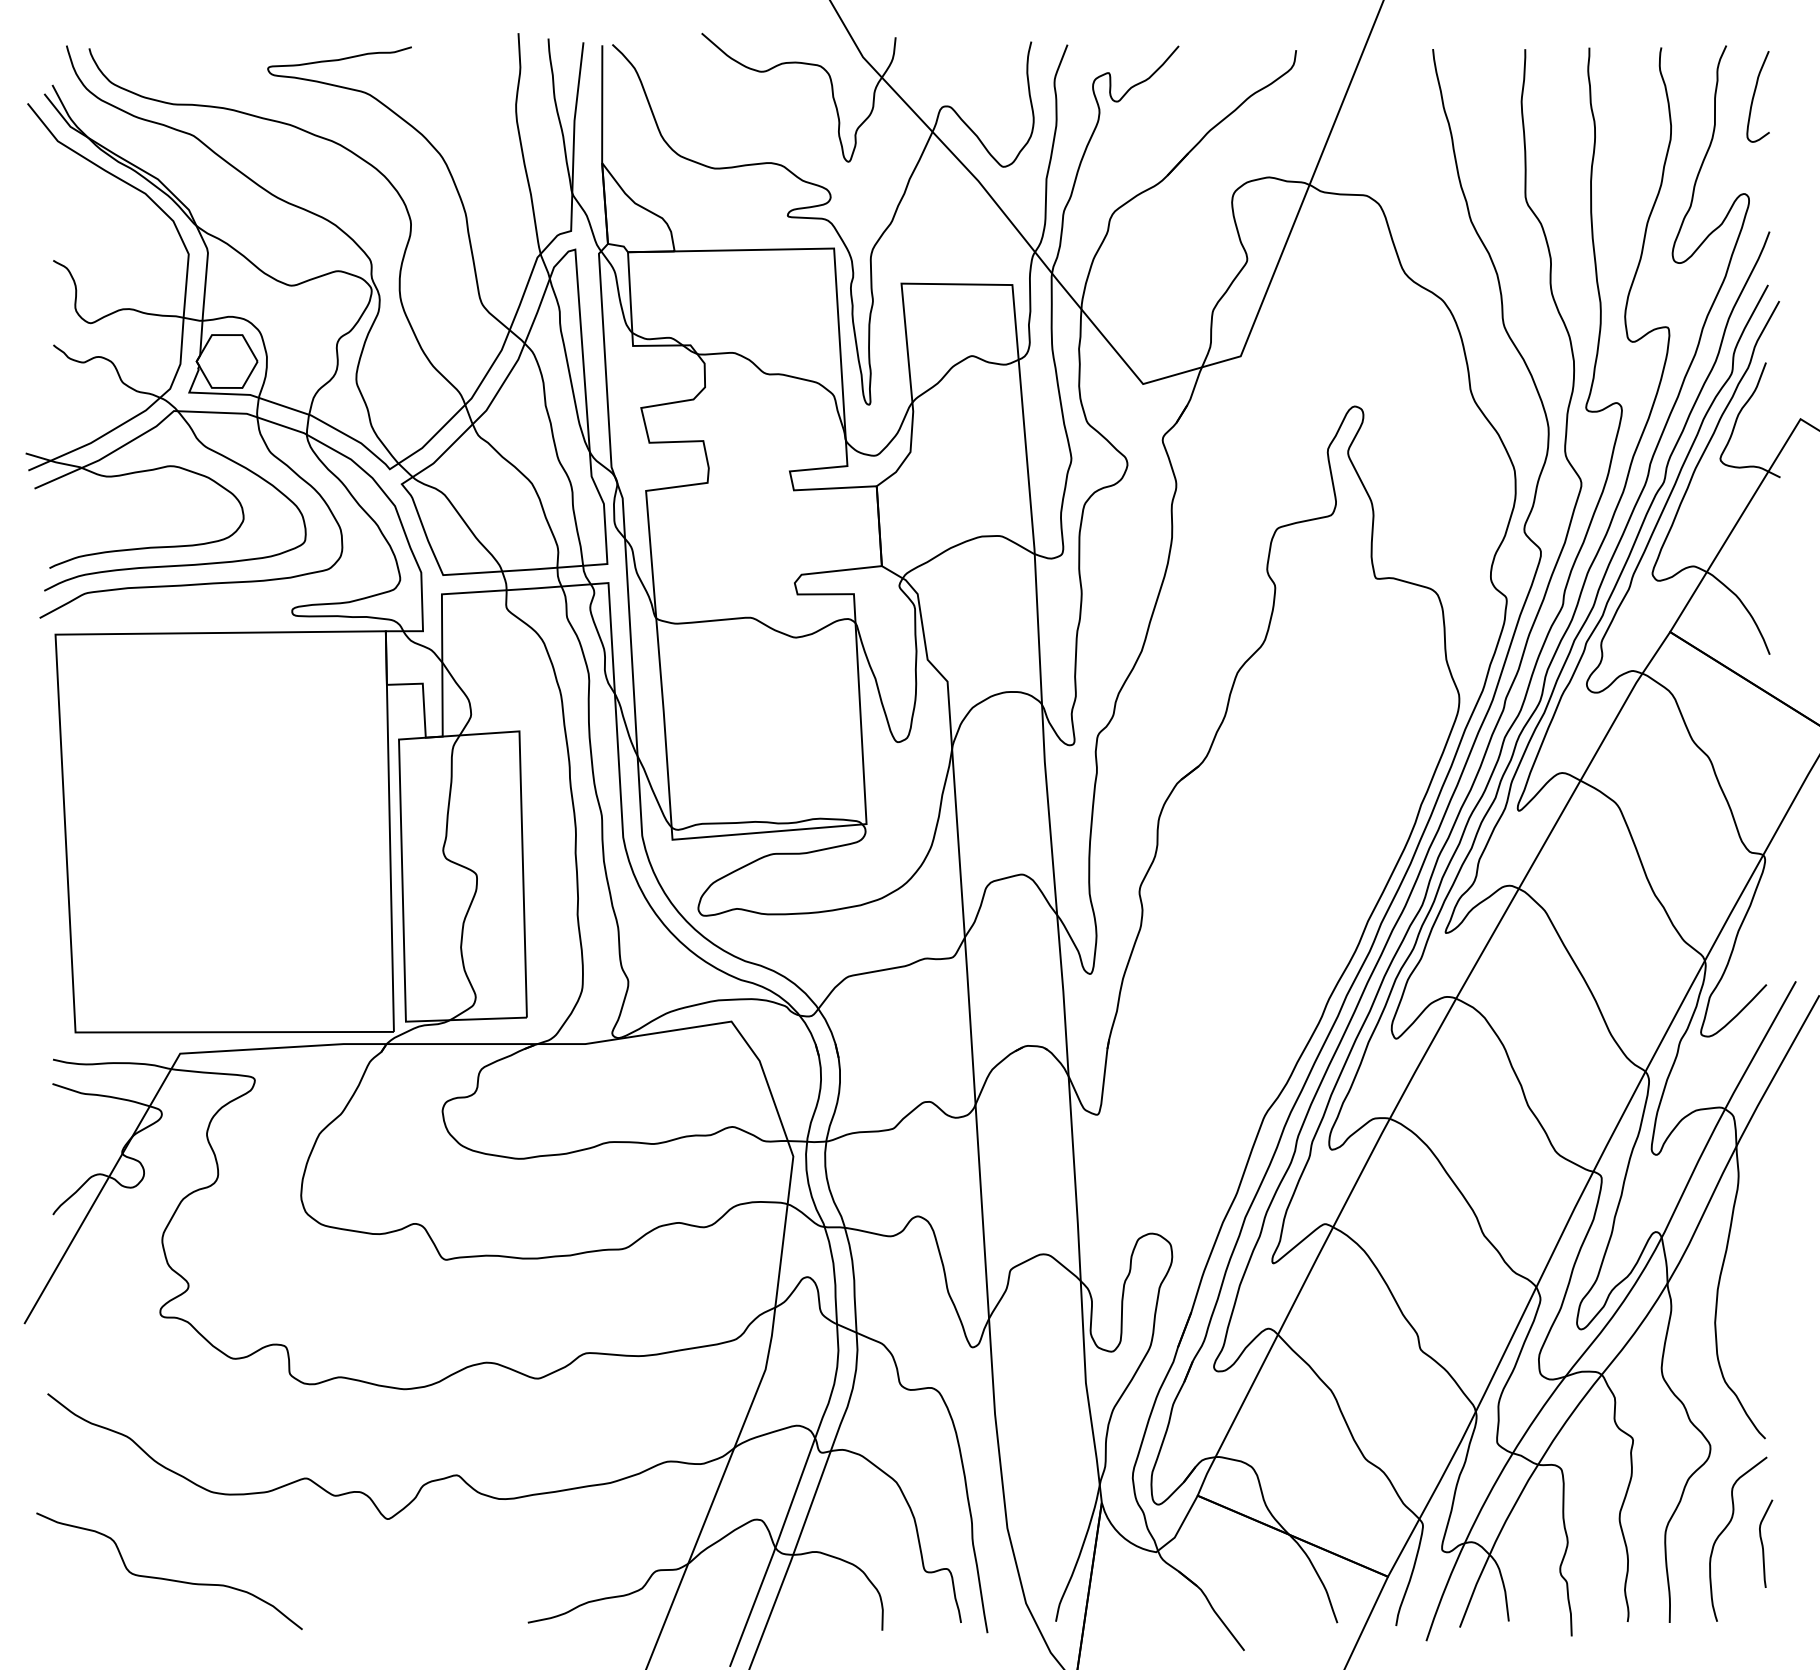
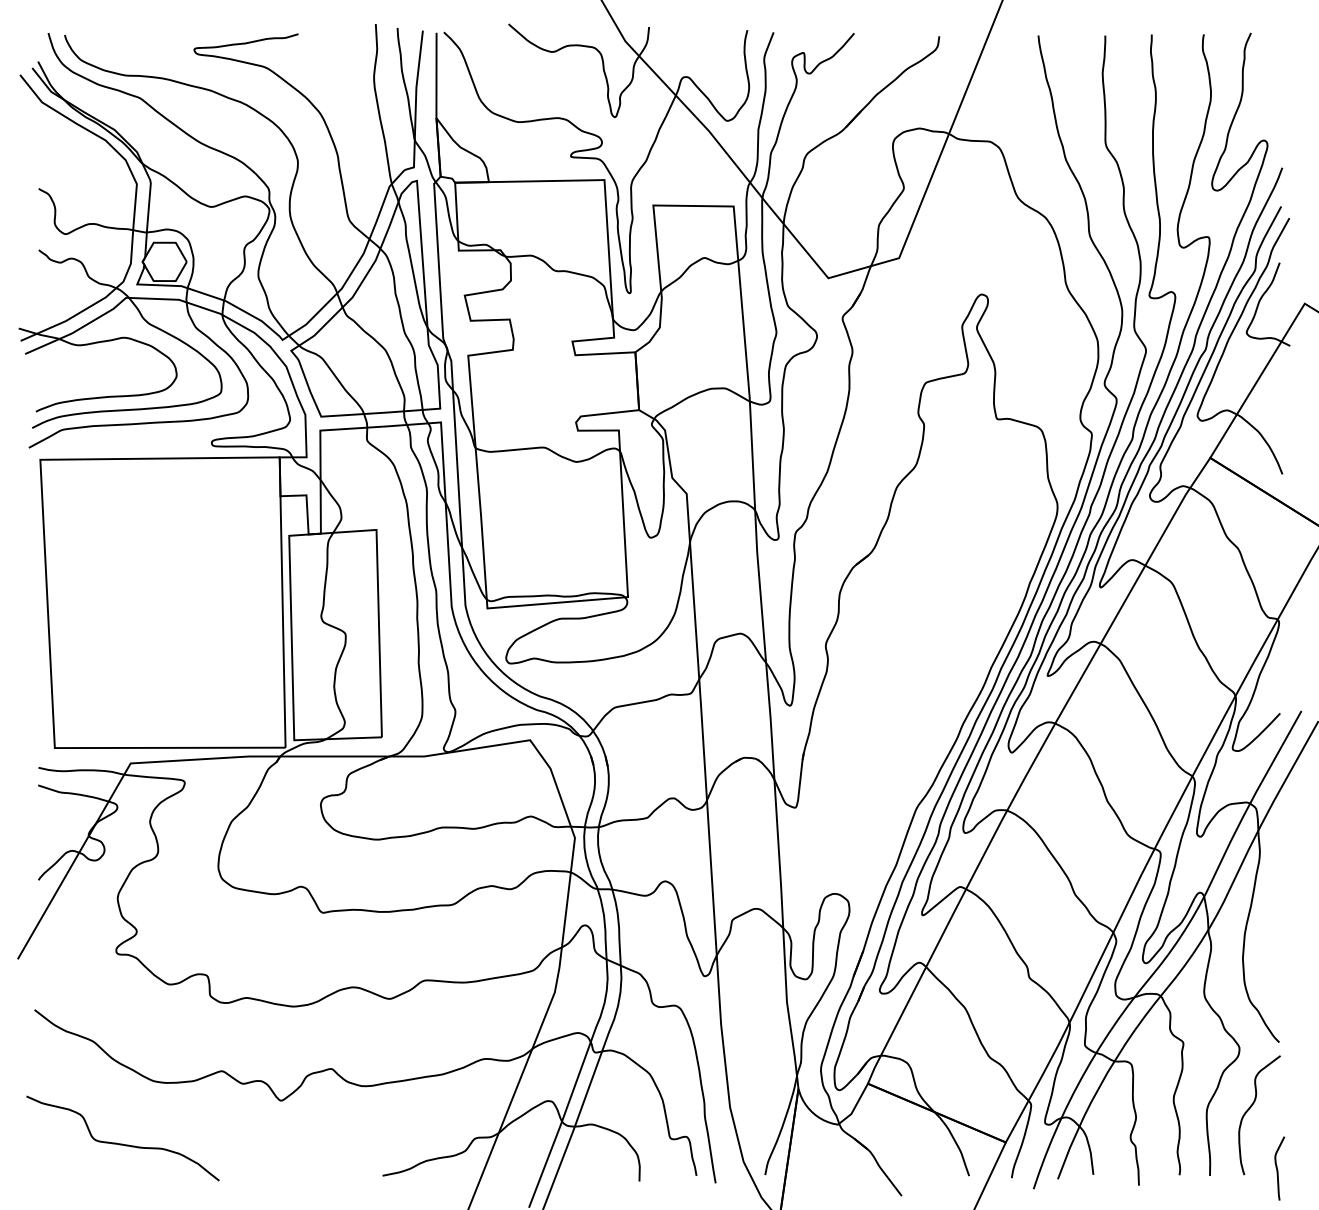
curve: (1754, 95) -> (1271, 69), removed
curve: (1764, 1545) -> (1278, 1169), moved

